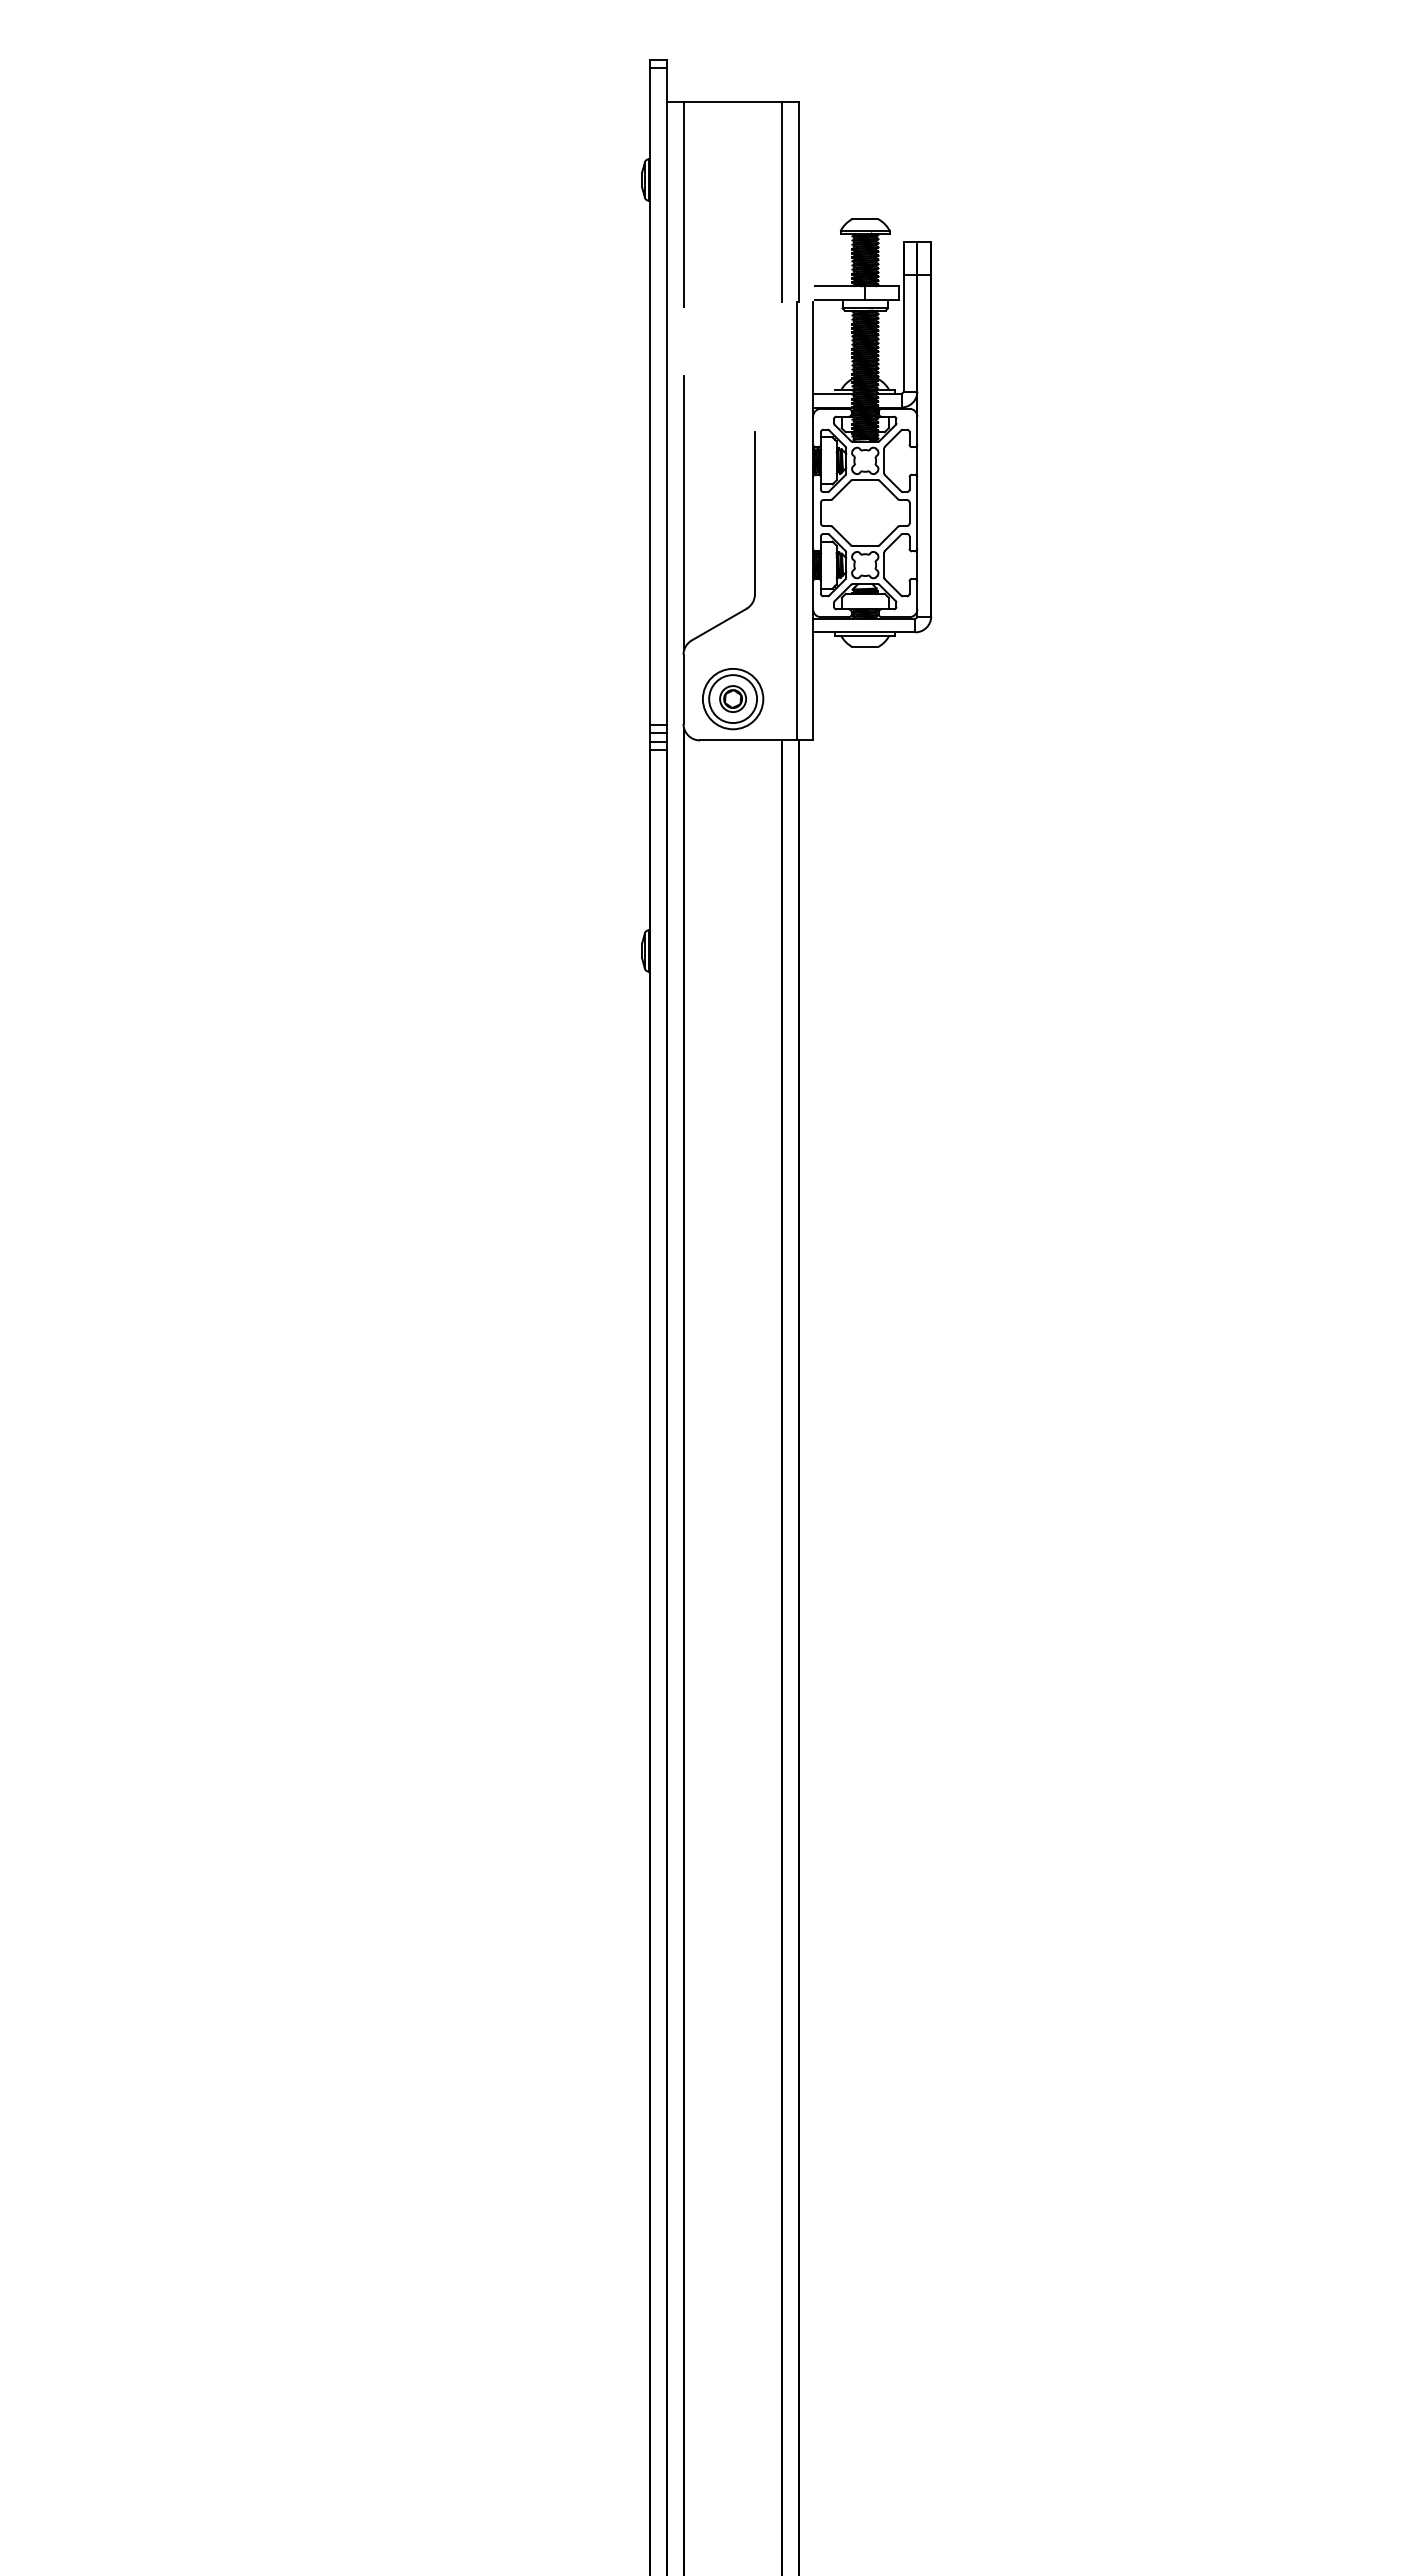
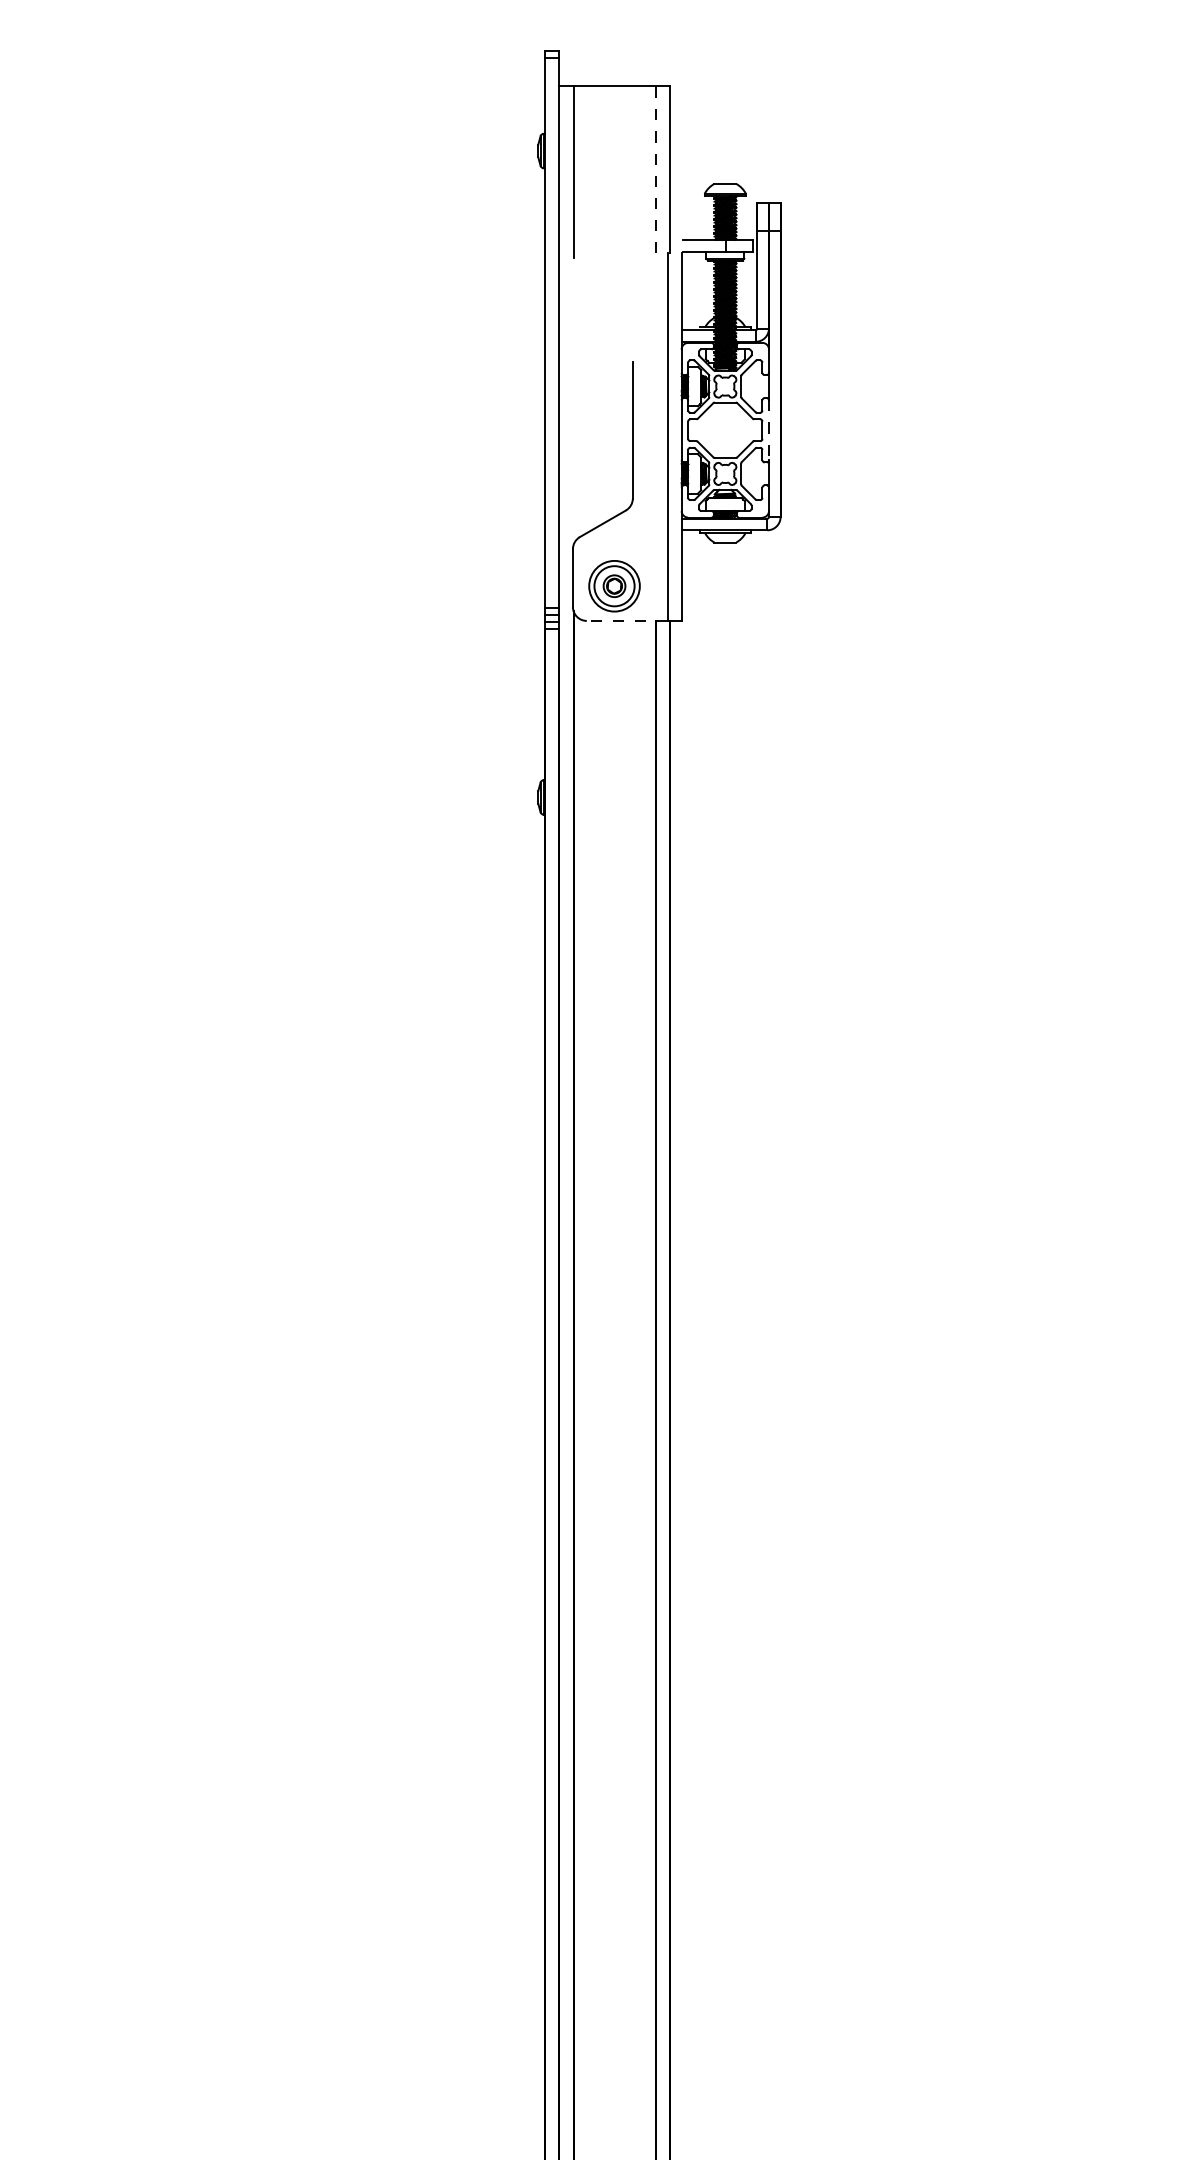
line: (782, 201) -> (655, 169), solid -> dashed
line: (684, 512) -> (573, 429), removed
line: (917, 513) -> (769, 430), solid -> dashed
line: (748, 740) -> (627, 620), solid -> dashed

